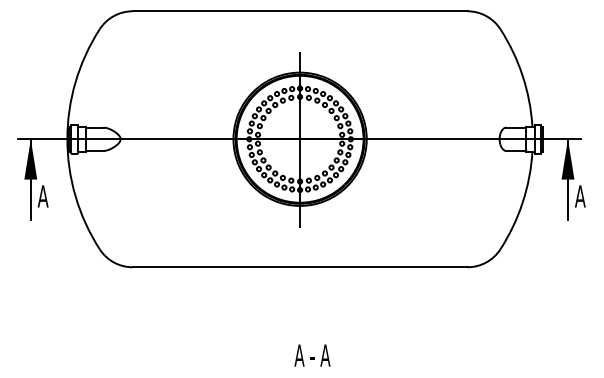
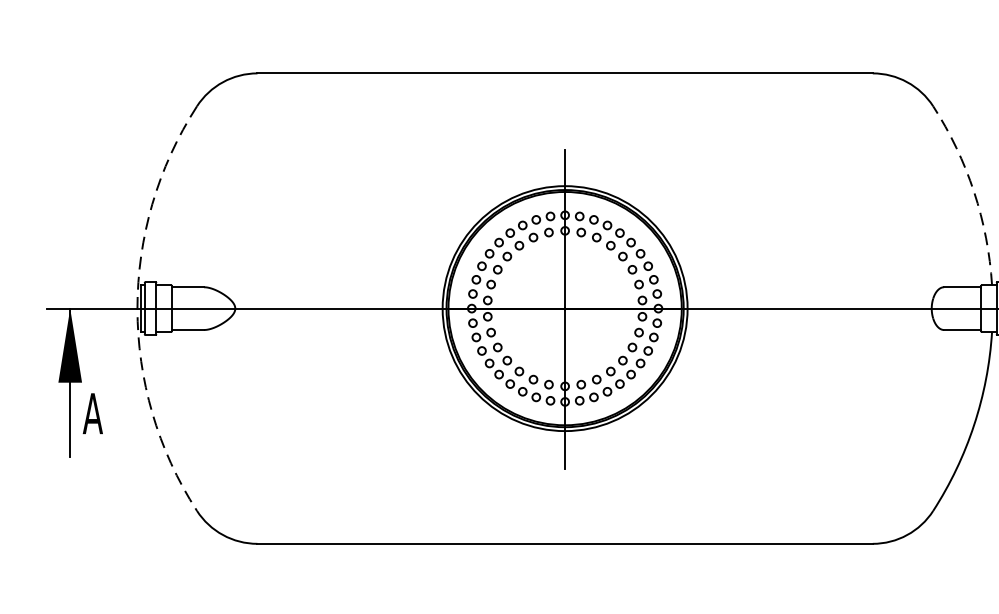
arc: (522, 75) -> (973, 191), solid -> dashed
arc: (67, 139) -> (137, 309), solid -> dashed

